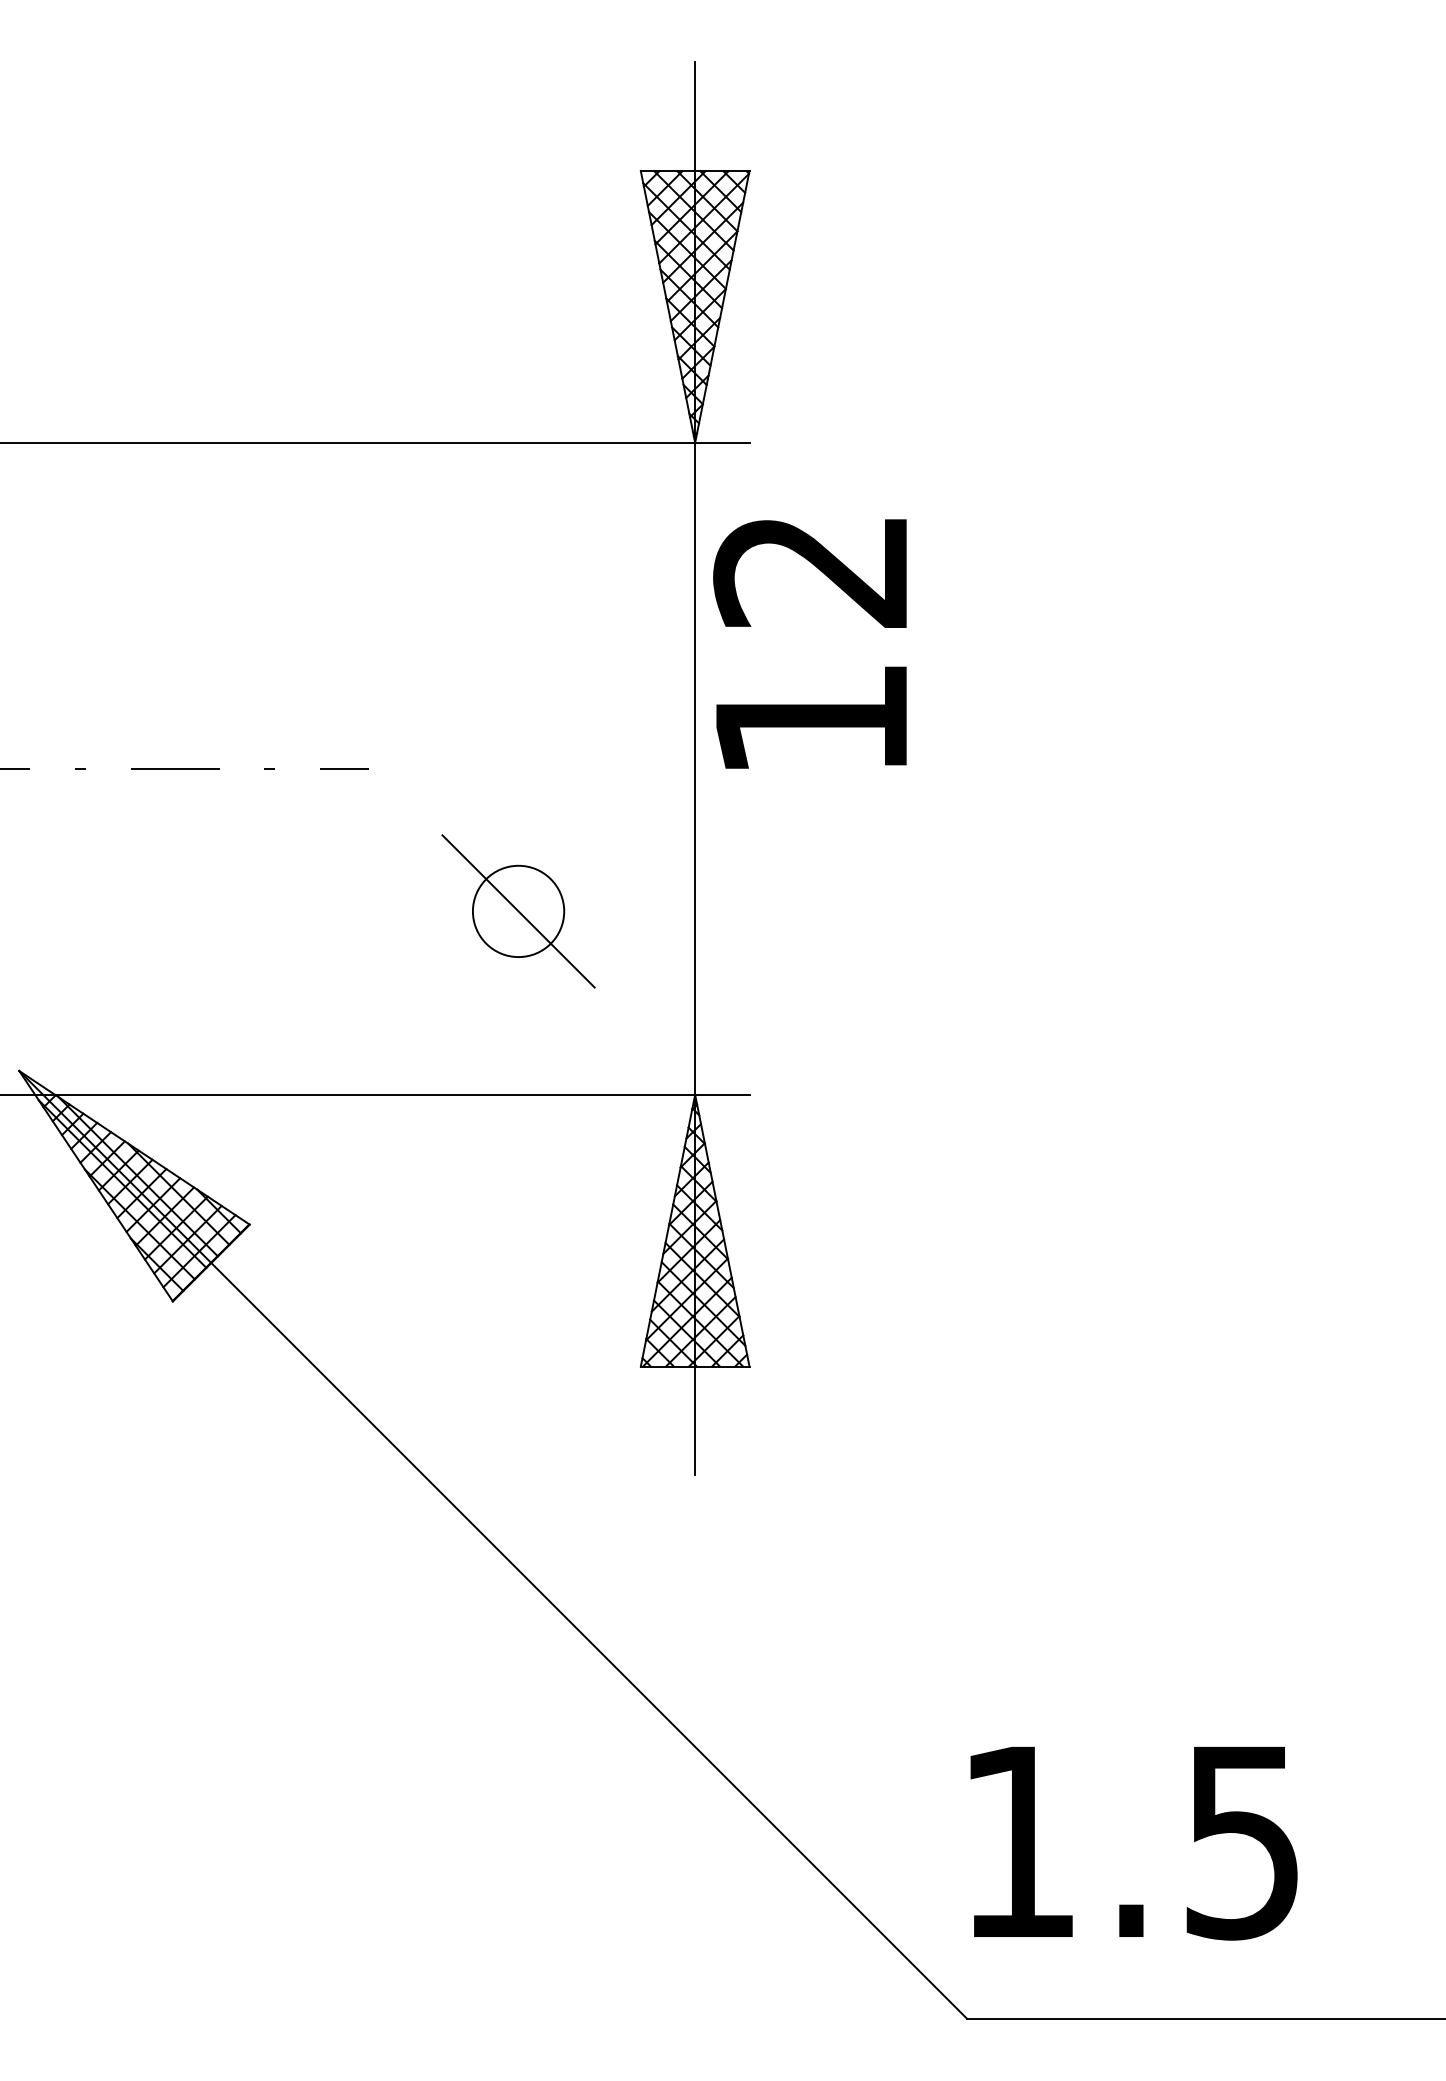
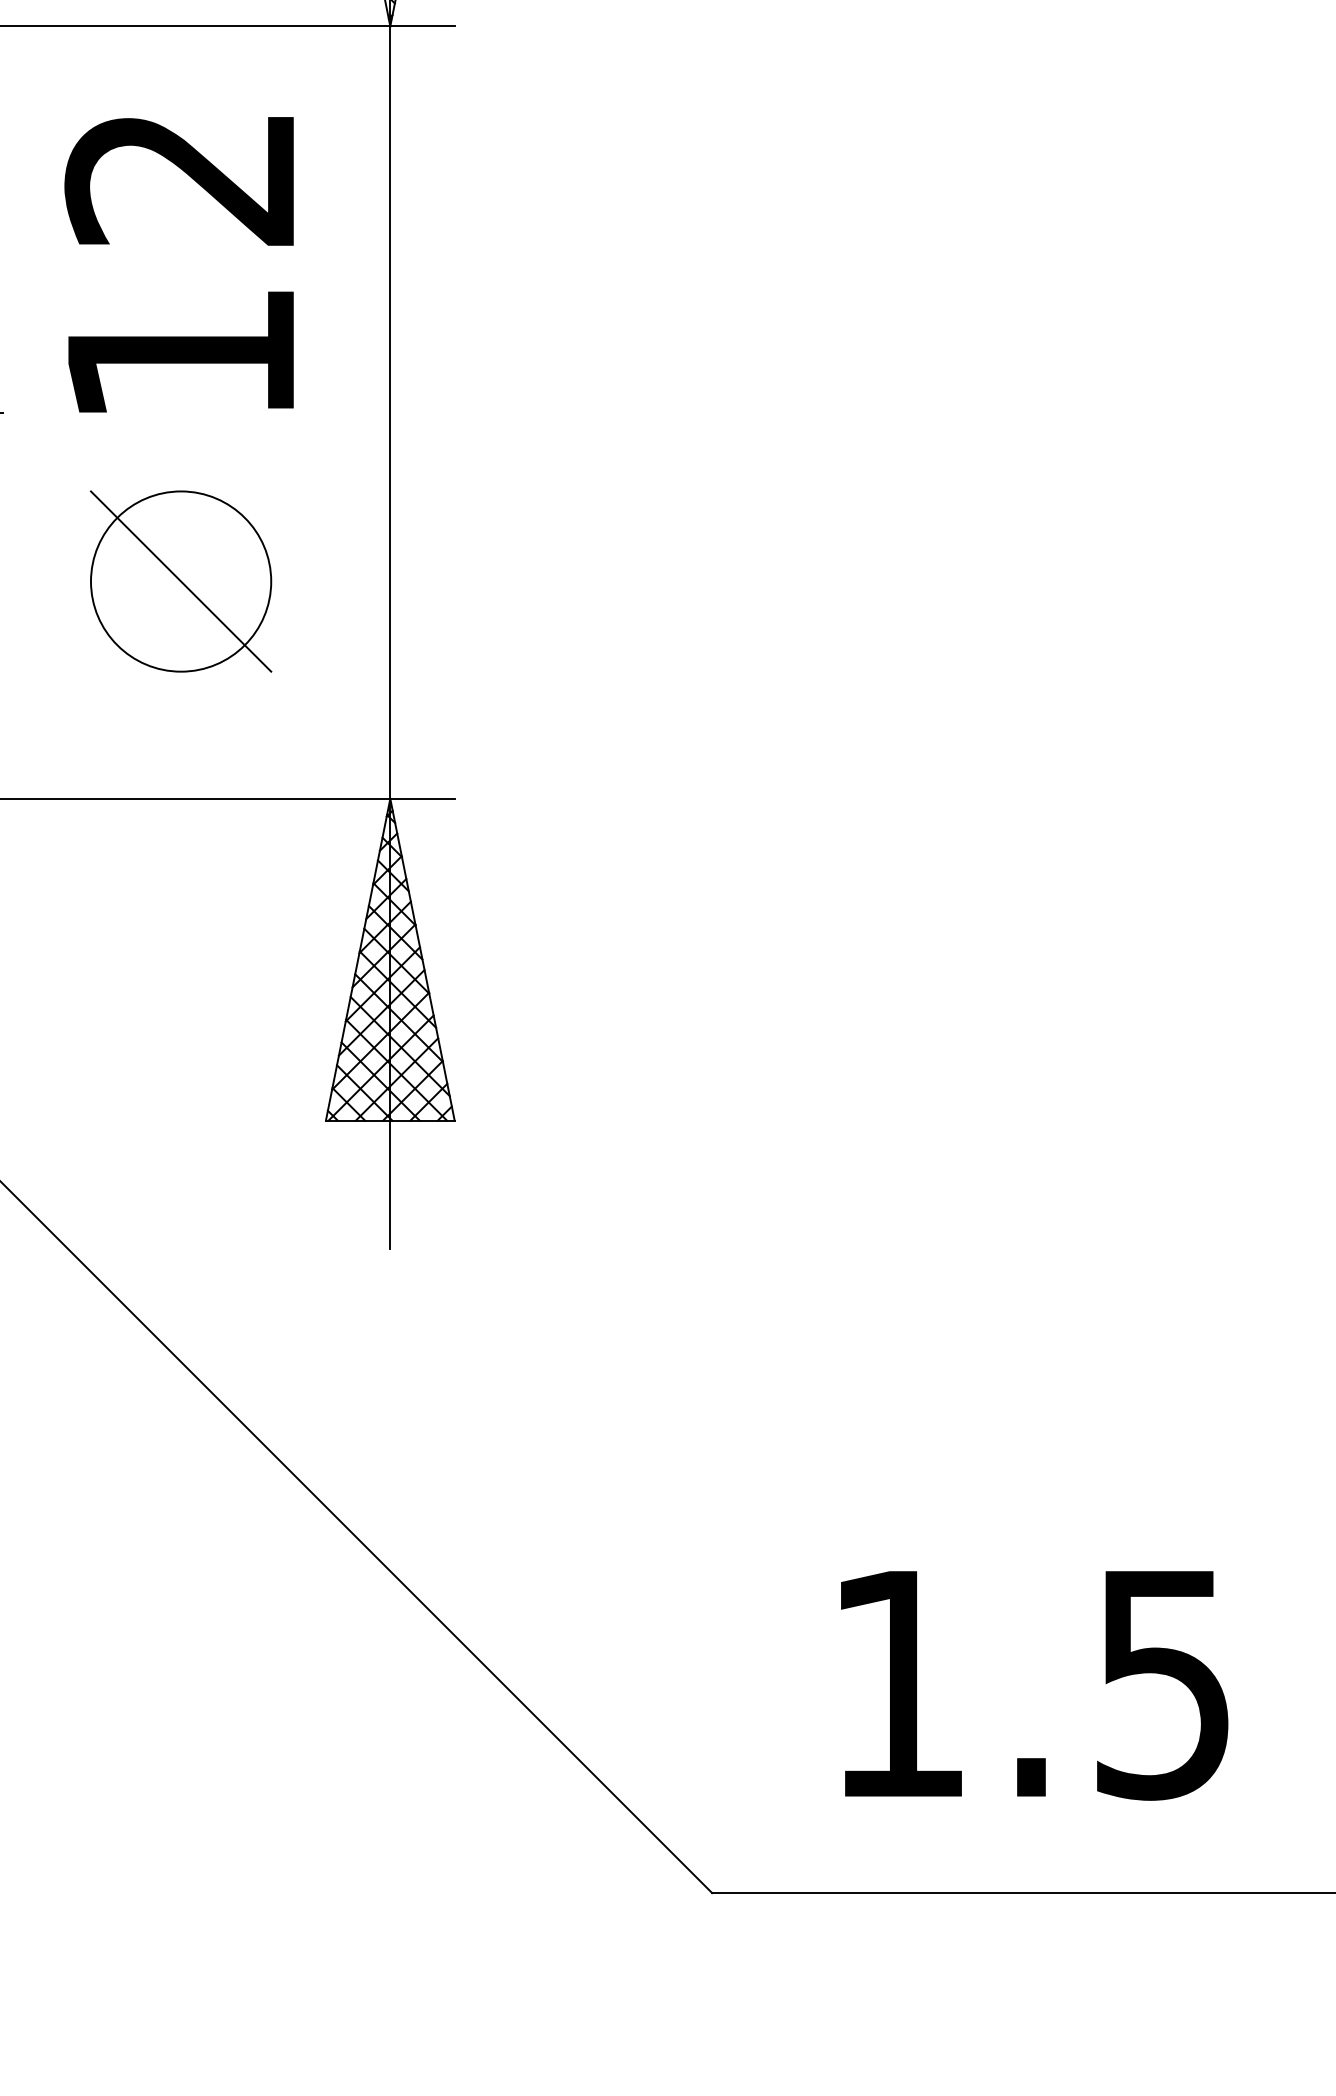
text: (809, 643) -> (178, 264), moved
circle: (518, 911) -> (181, 581), size x1.67
text: (1133, 1843) -> (1033, 1685), moved

